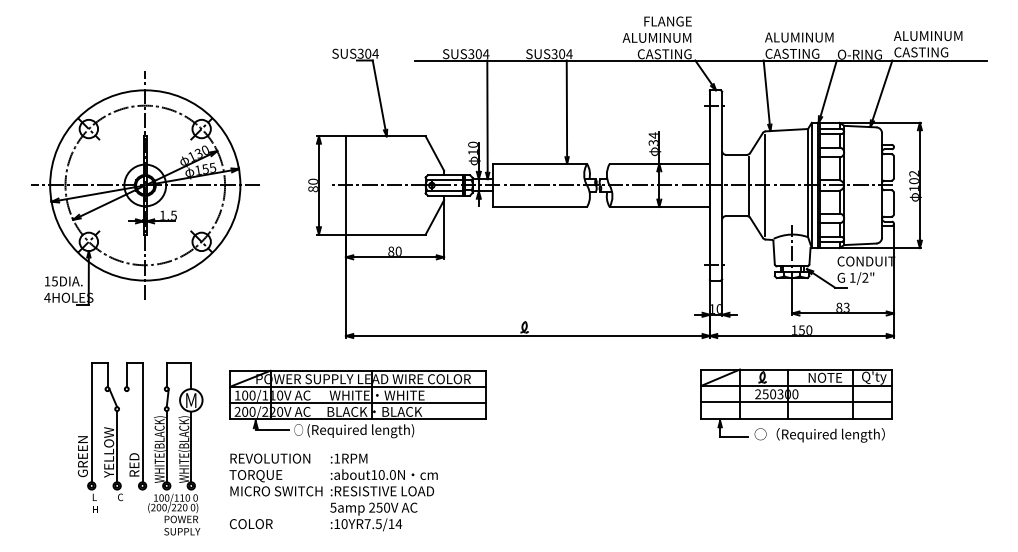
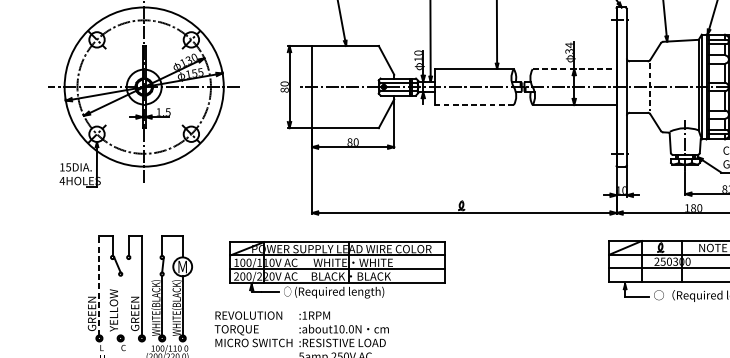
line: (660, 163) -> (575, 68), solid -> dashed
line: (749, 185) -> (649, 87), solid -> dashed
line: (764, 185) -> (662, 87), removed
line: (540, 206) -> (474, 104), solid -> dashed
text: (801, 329) -> (693, 207), 150 -> 180
part: (357, 403) -> (336, 269), moved
line: (91, 422) -> (99, 285), solid -> dashed
line: (117, 446) -> (120, 305), removed
text: (134, 456) -> (135, 313), RED -> GREEN

